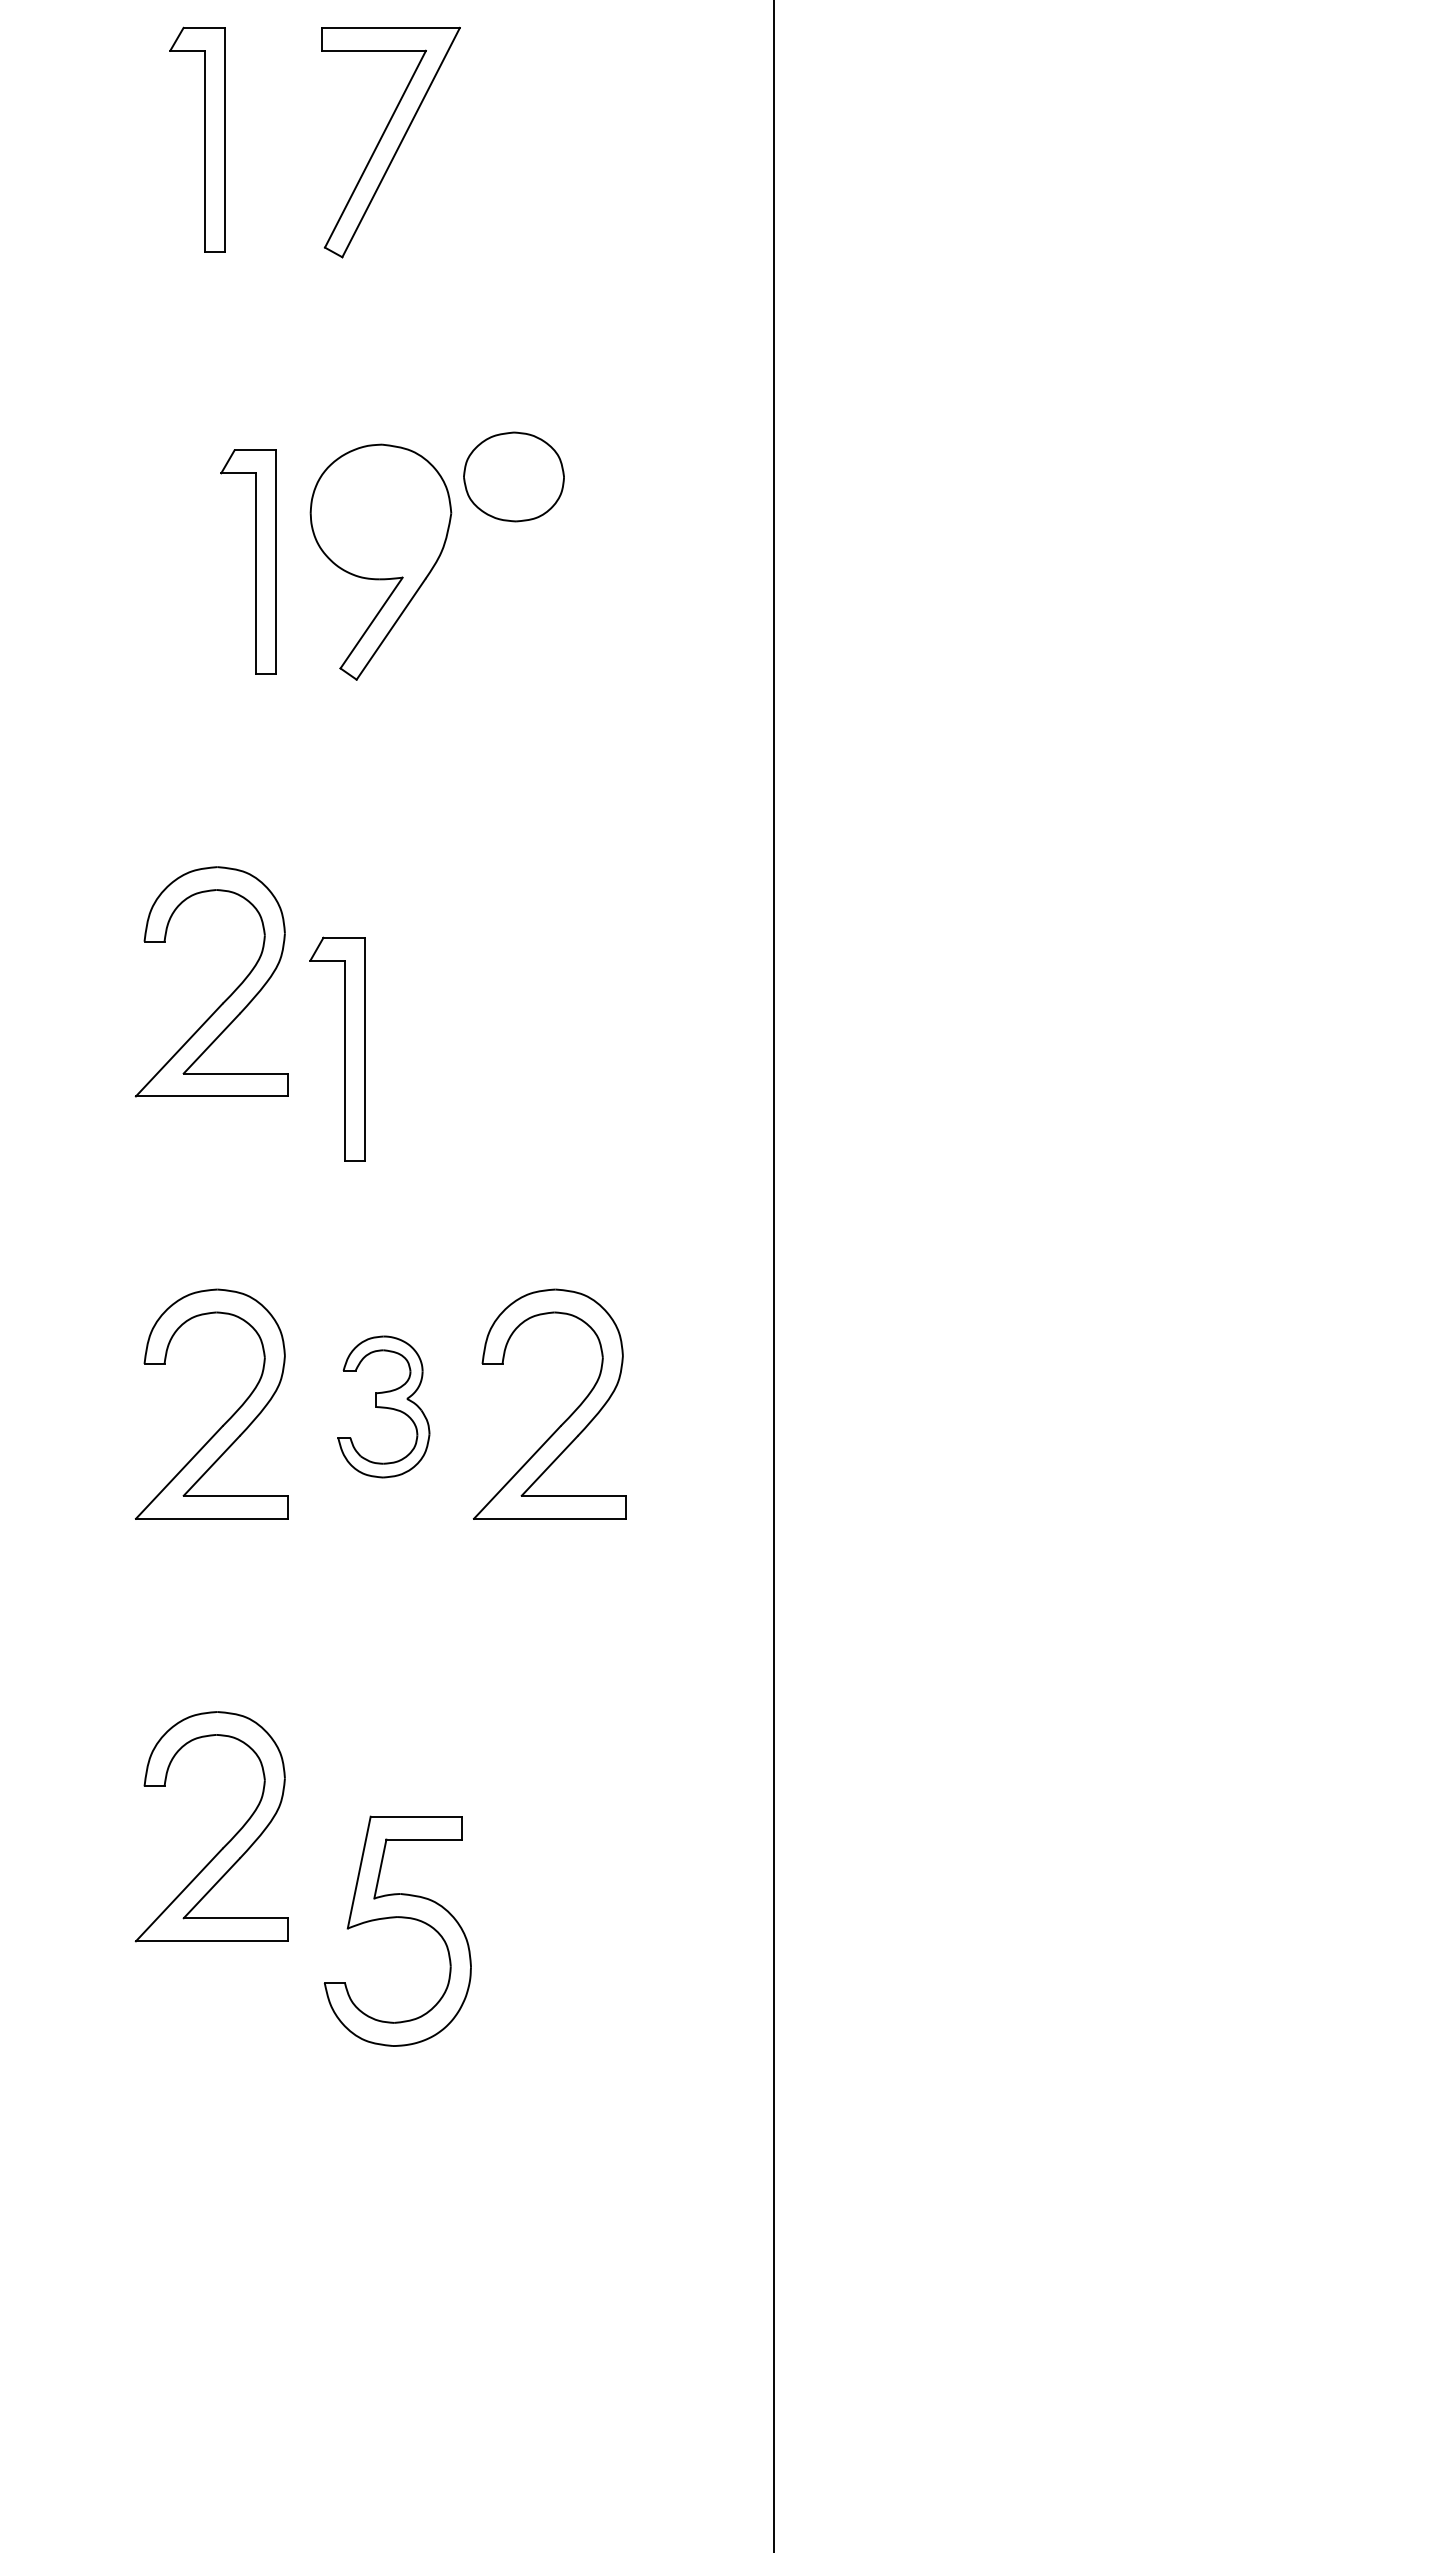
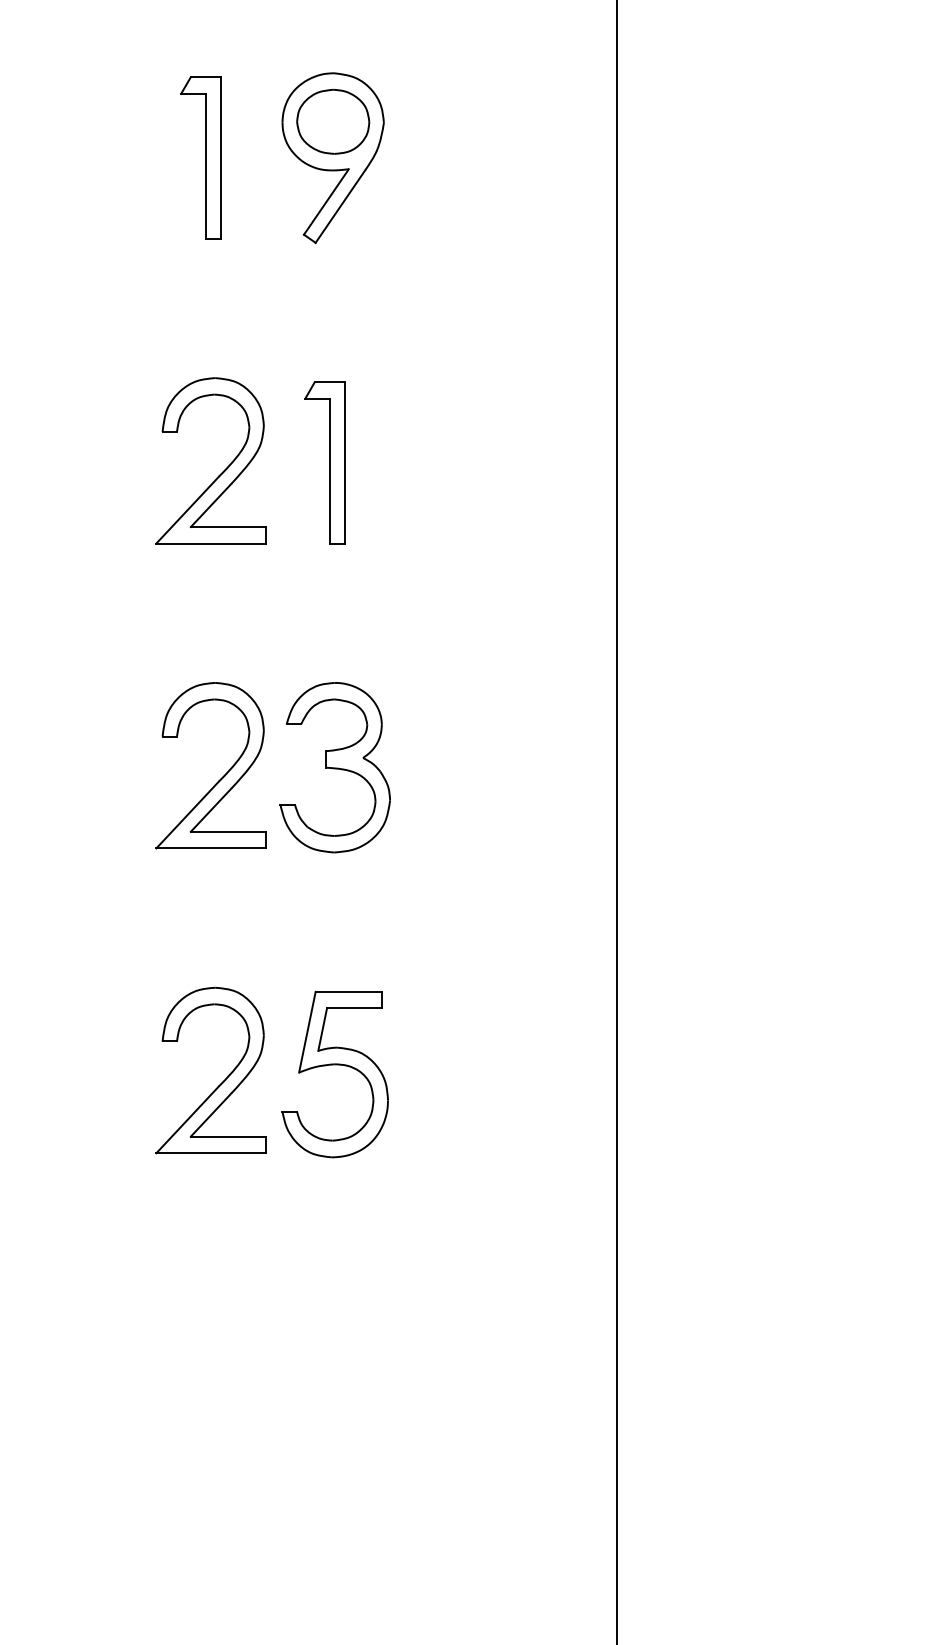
part: (513, 476) -> (332, 121), moved
part: (255, 561) -> (205, 157), moved
part: (344, 1048) -> (329, 462), moved
part: (383, 1406) -> (335, 767), size x1.67
part: (565, 1419) -> (466, 776), removed
part: (395, 1918) -> (333, 1065), moved

